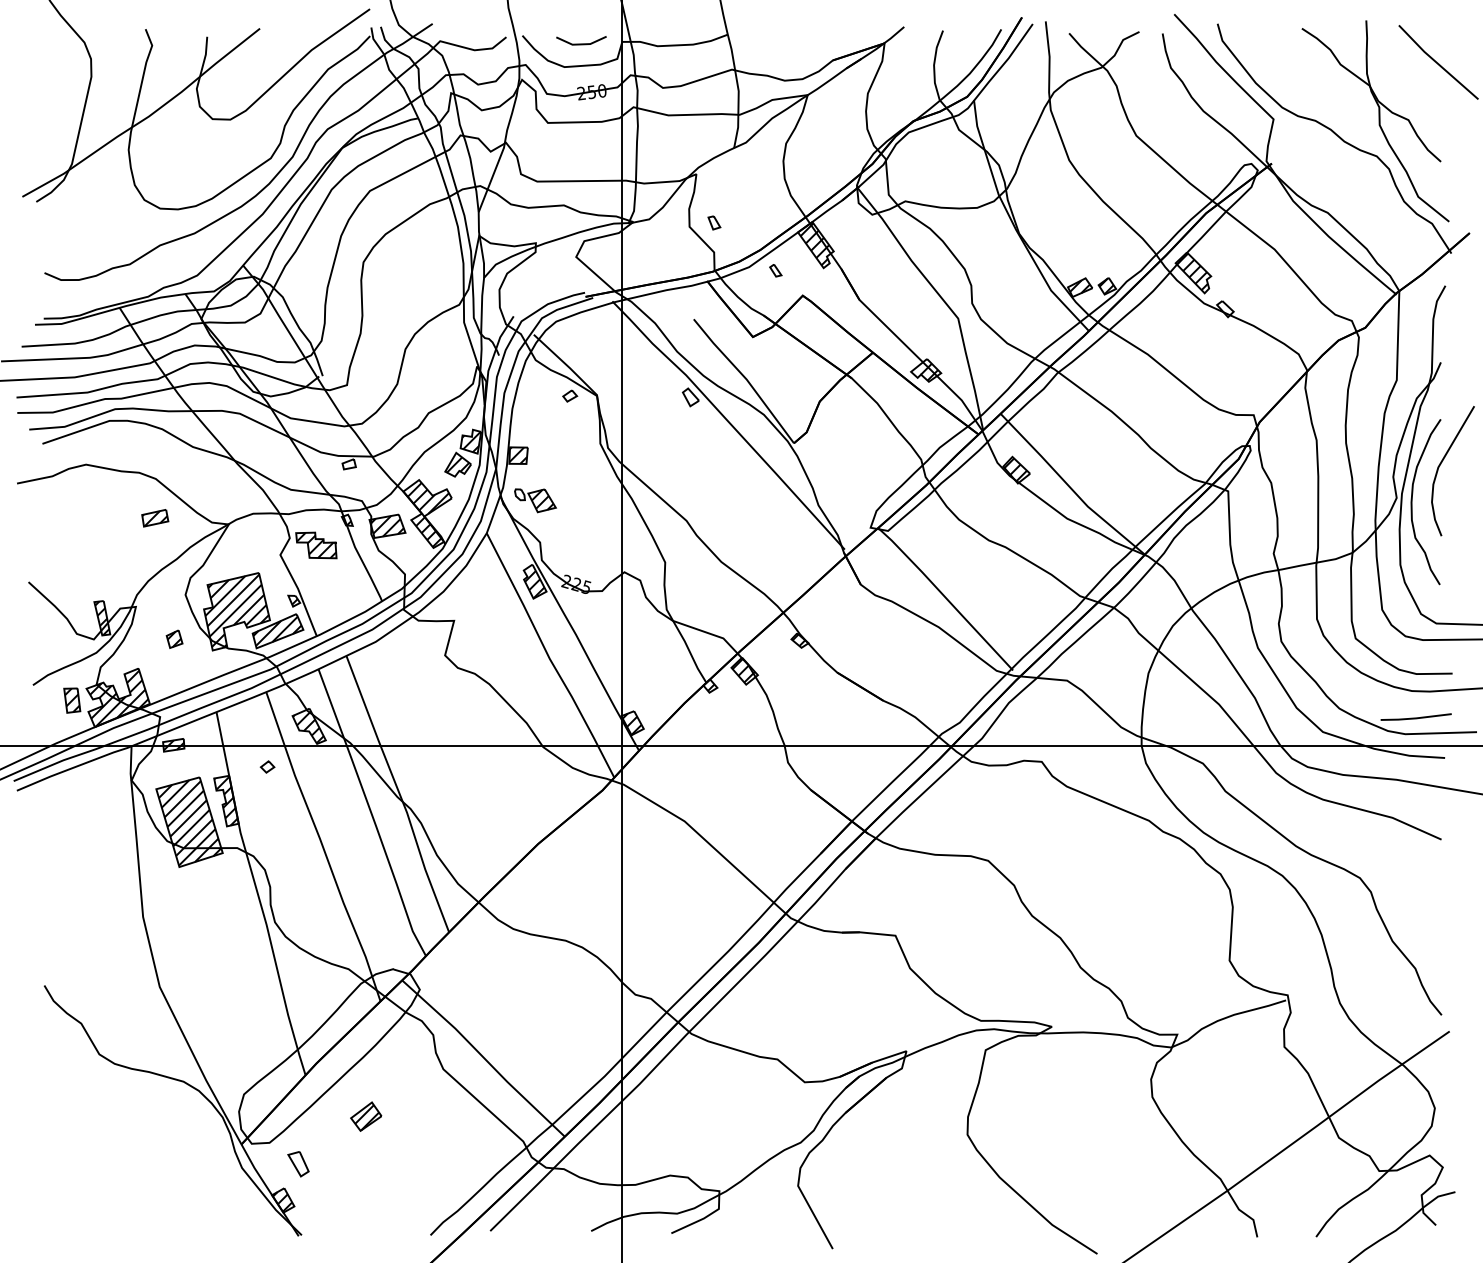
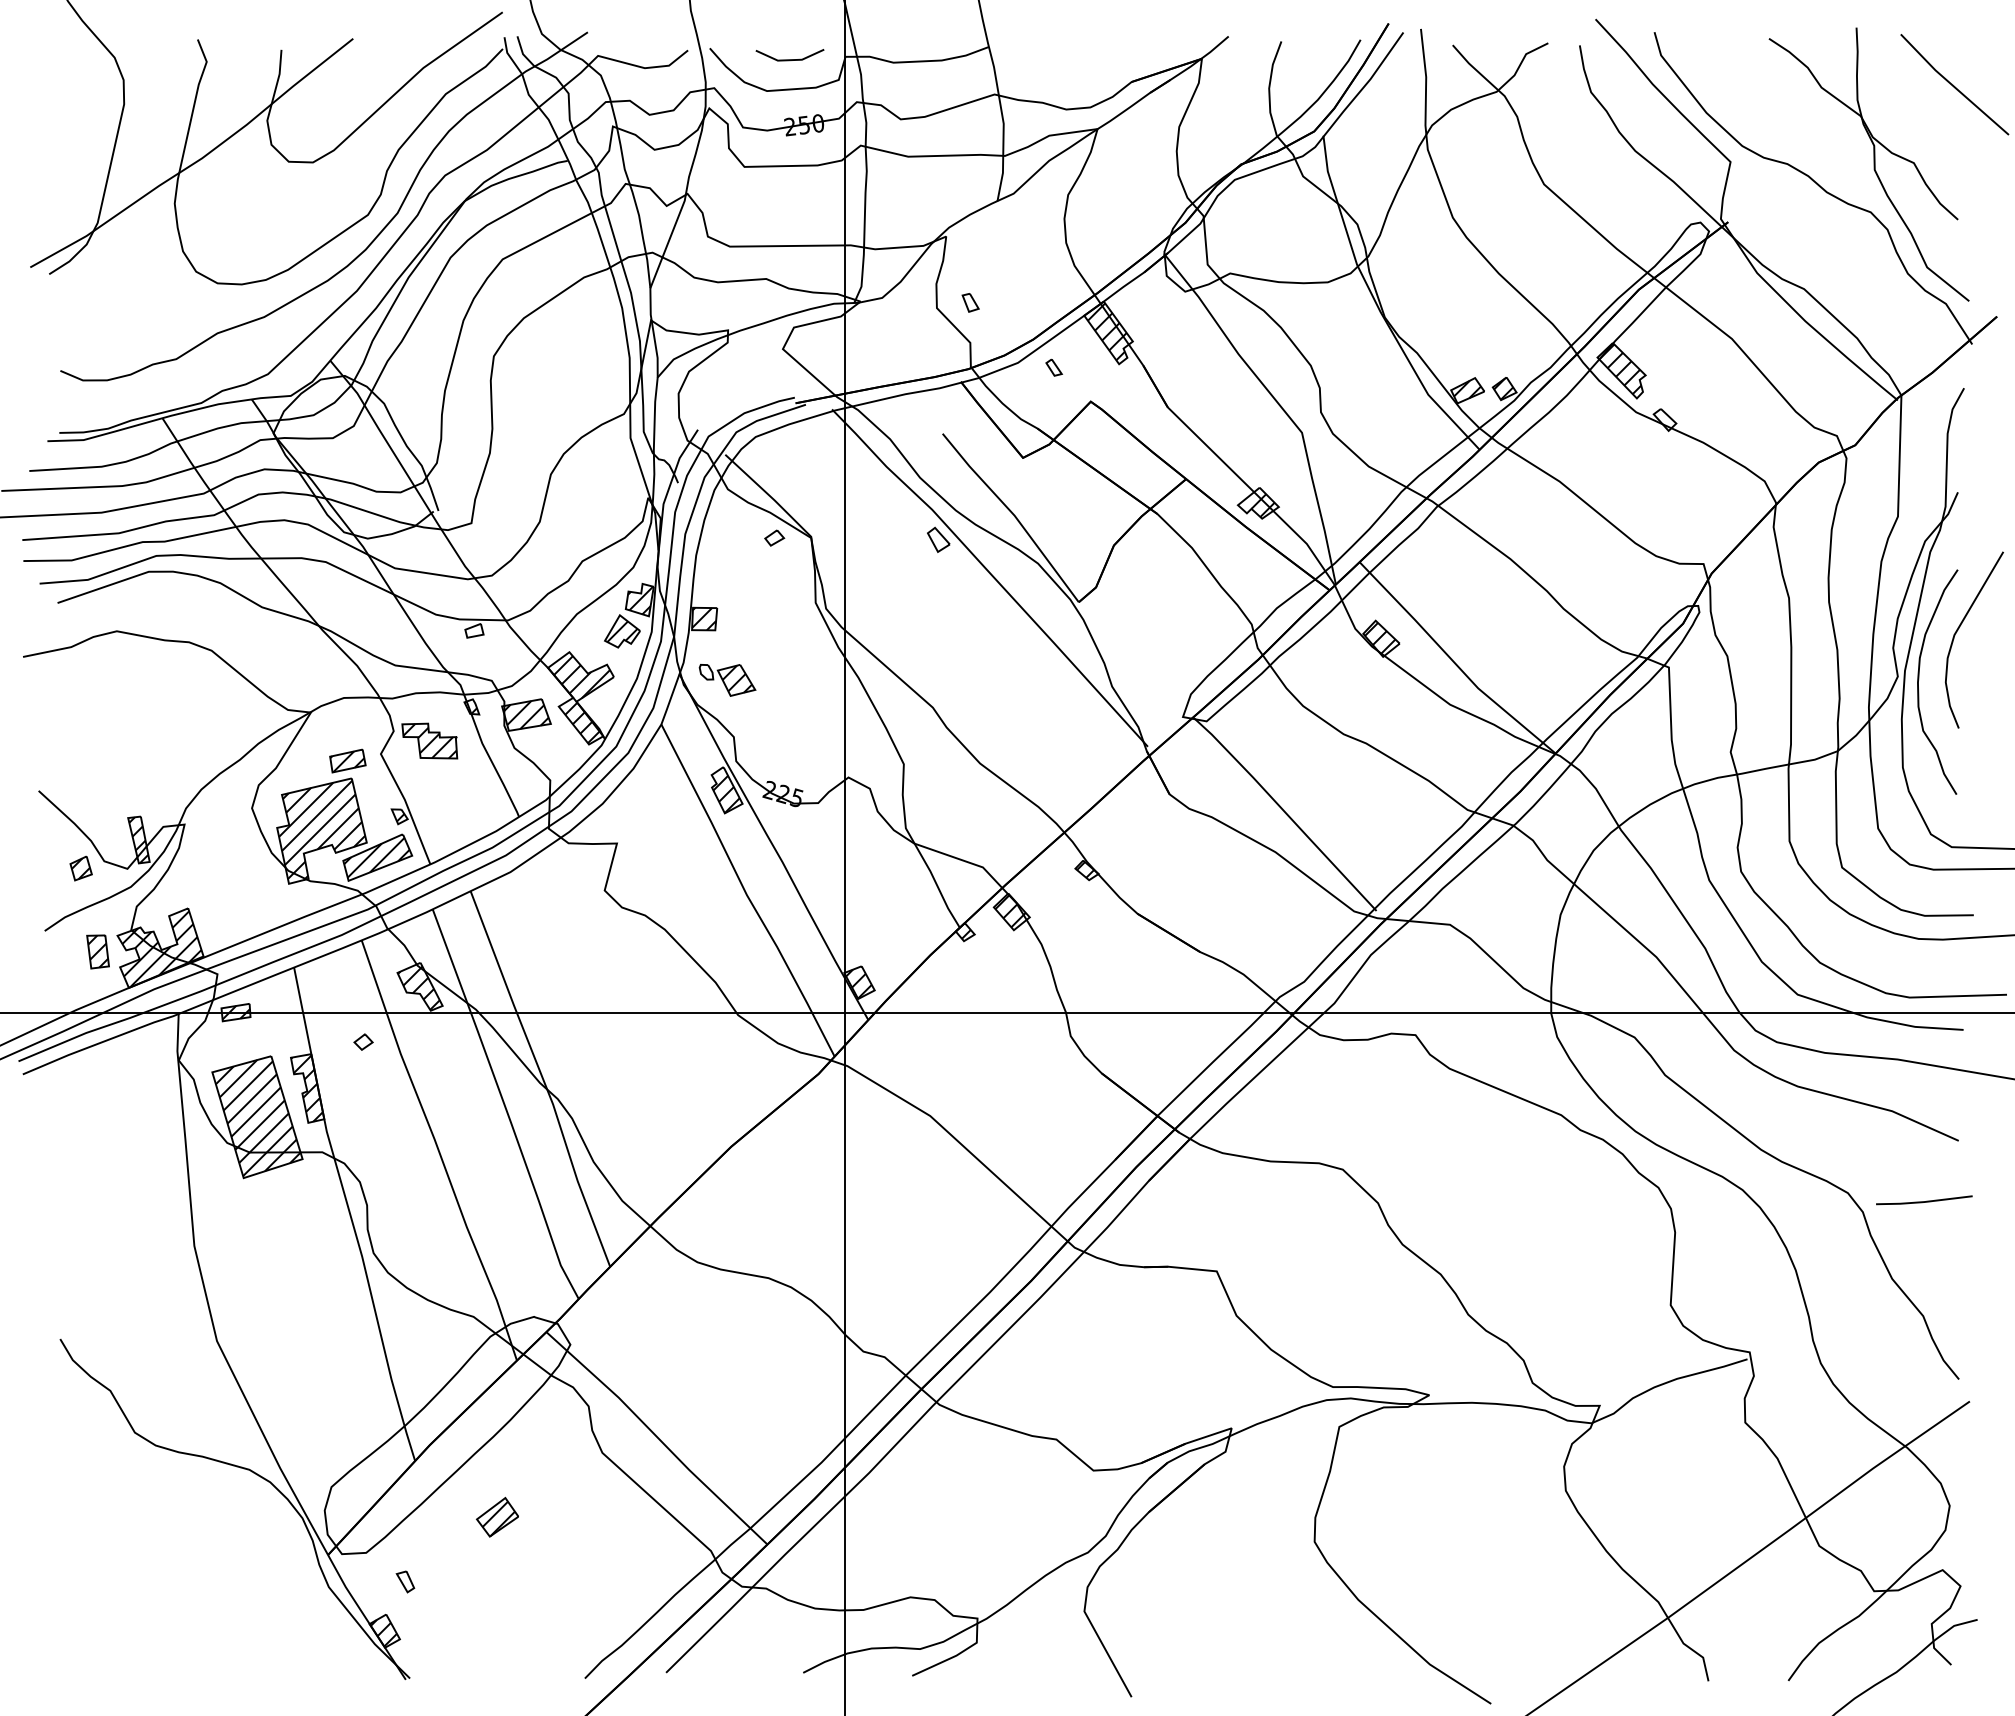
part: (154, 517) -> (347, 760), moved
part: (174, 639) -> (80, 868), moved
line: (1416, 717) -> (1924, 1201), moved
part: (298, 1163) -> (405, 1581), size x0.62

